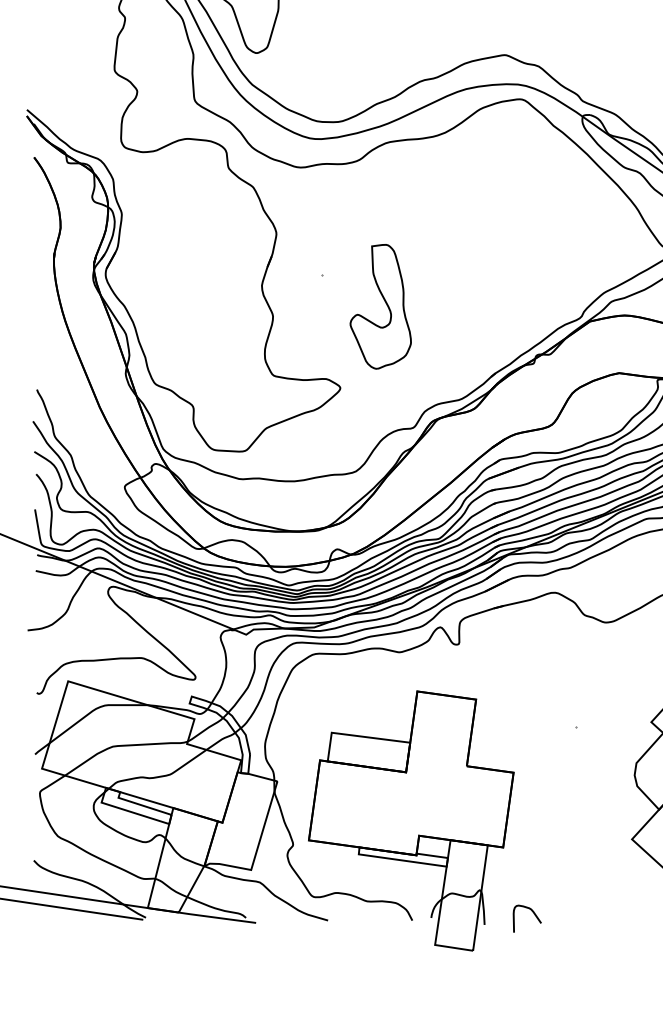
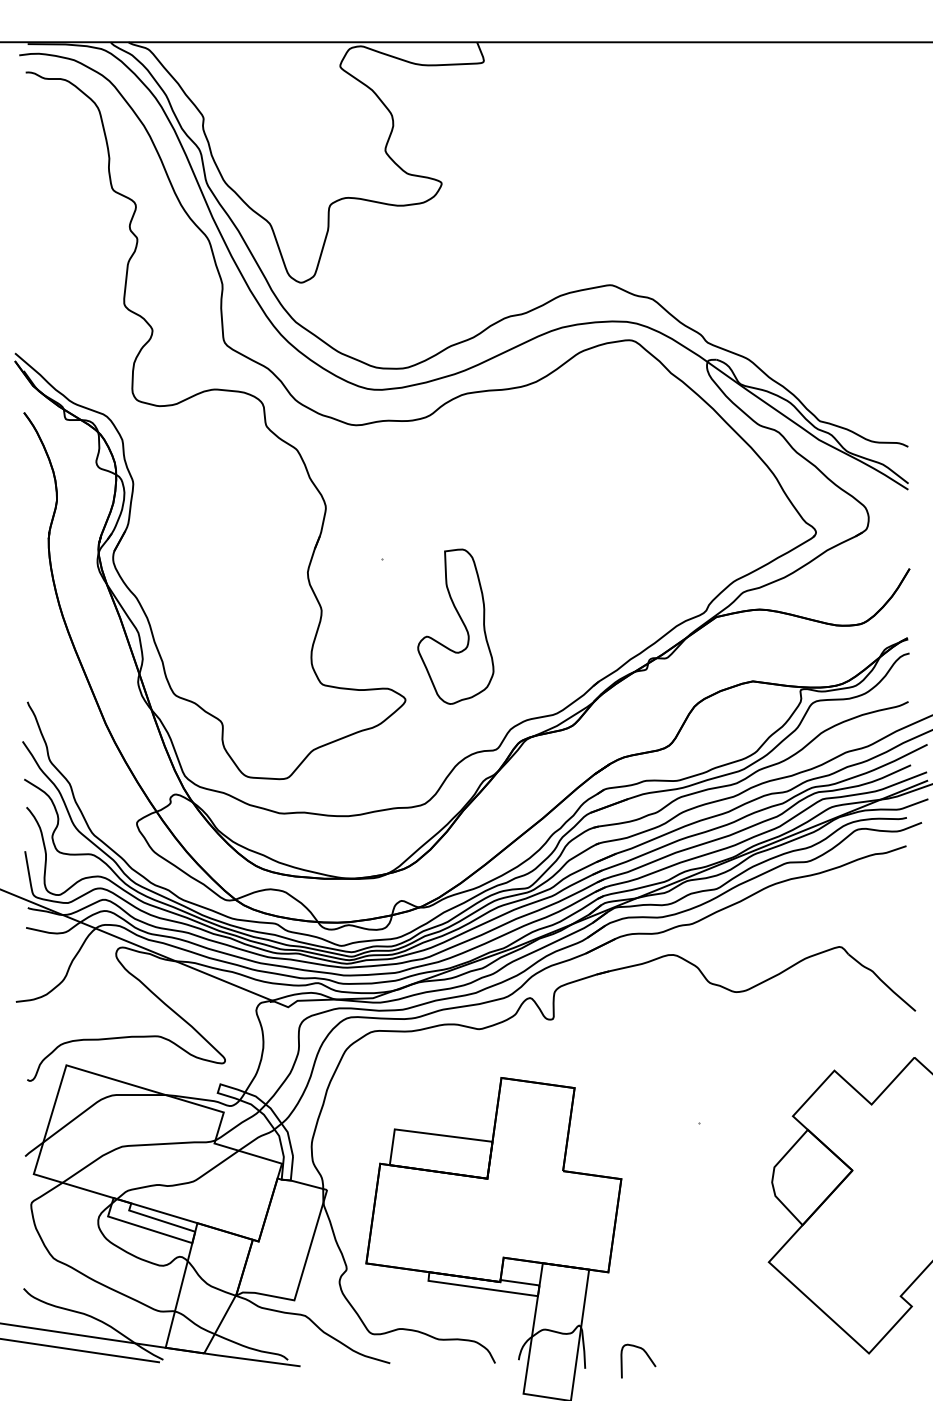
part: (386, 304) -> (462, 623), moved

